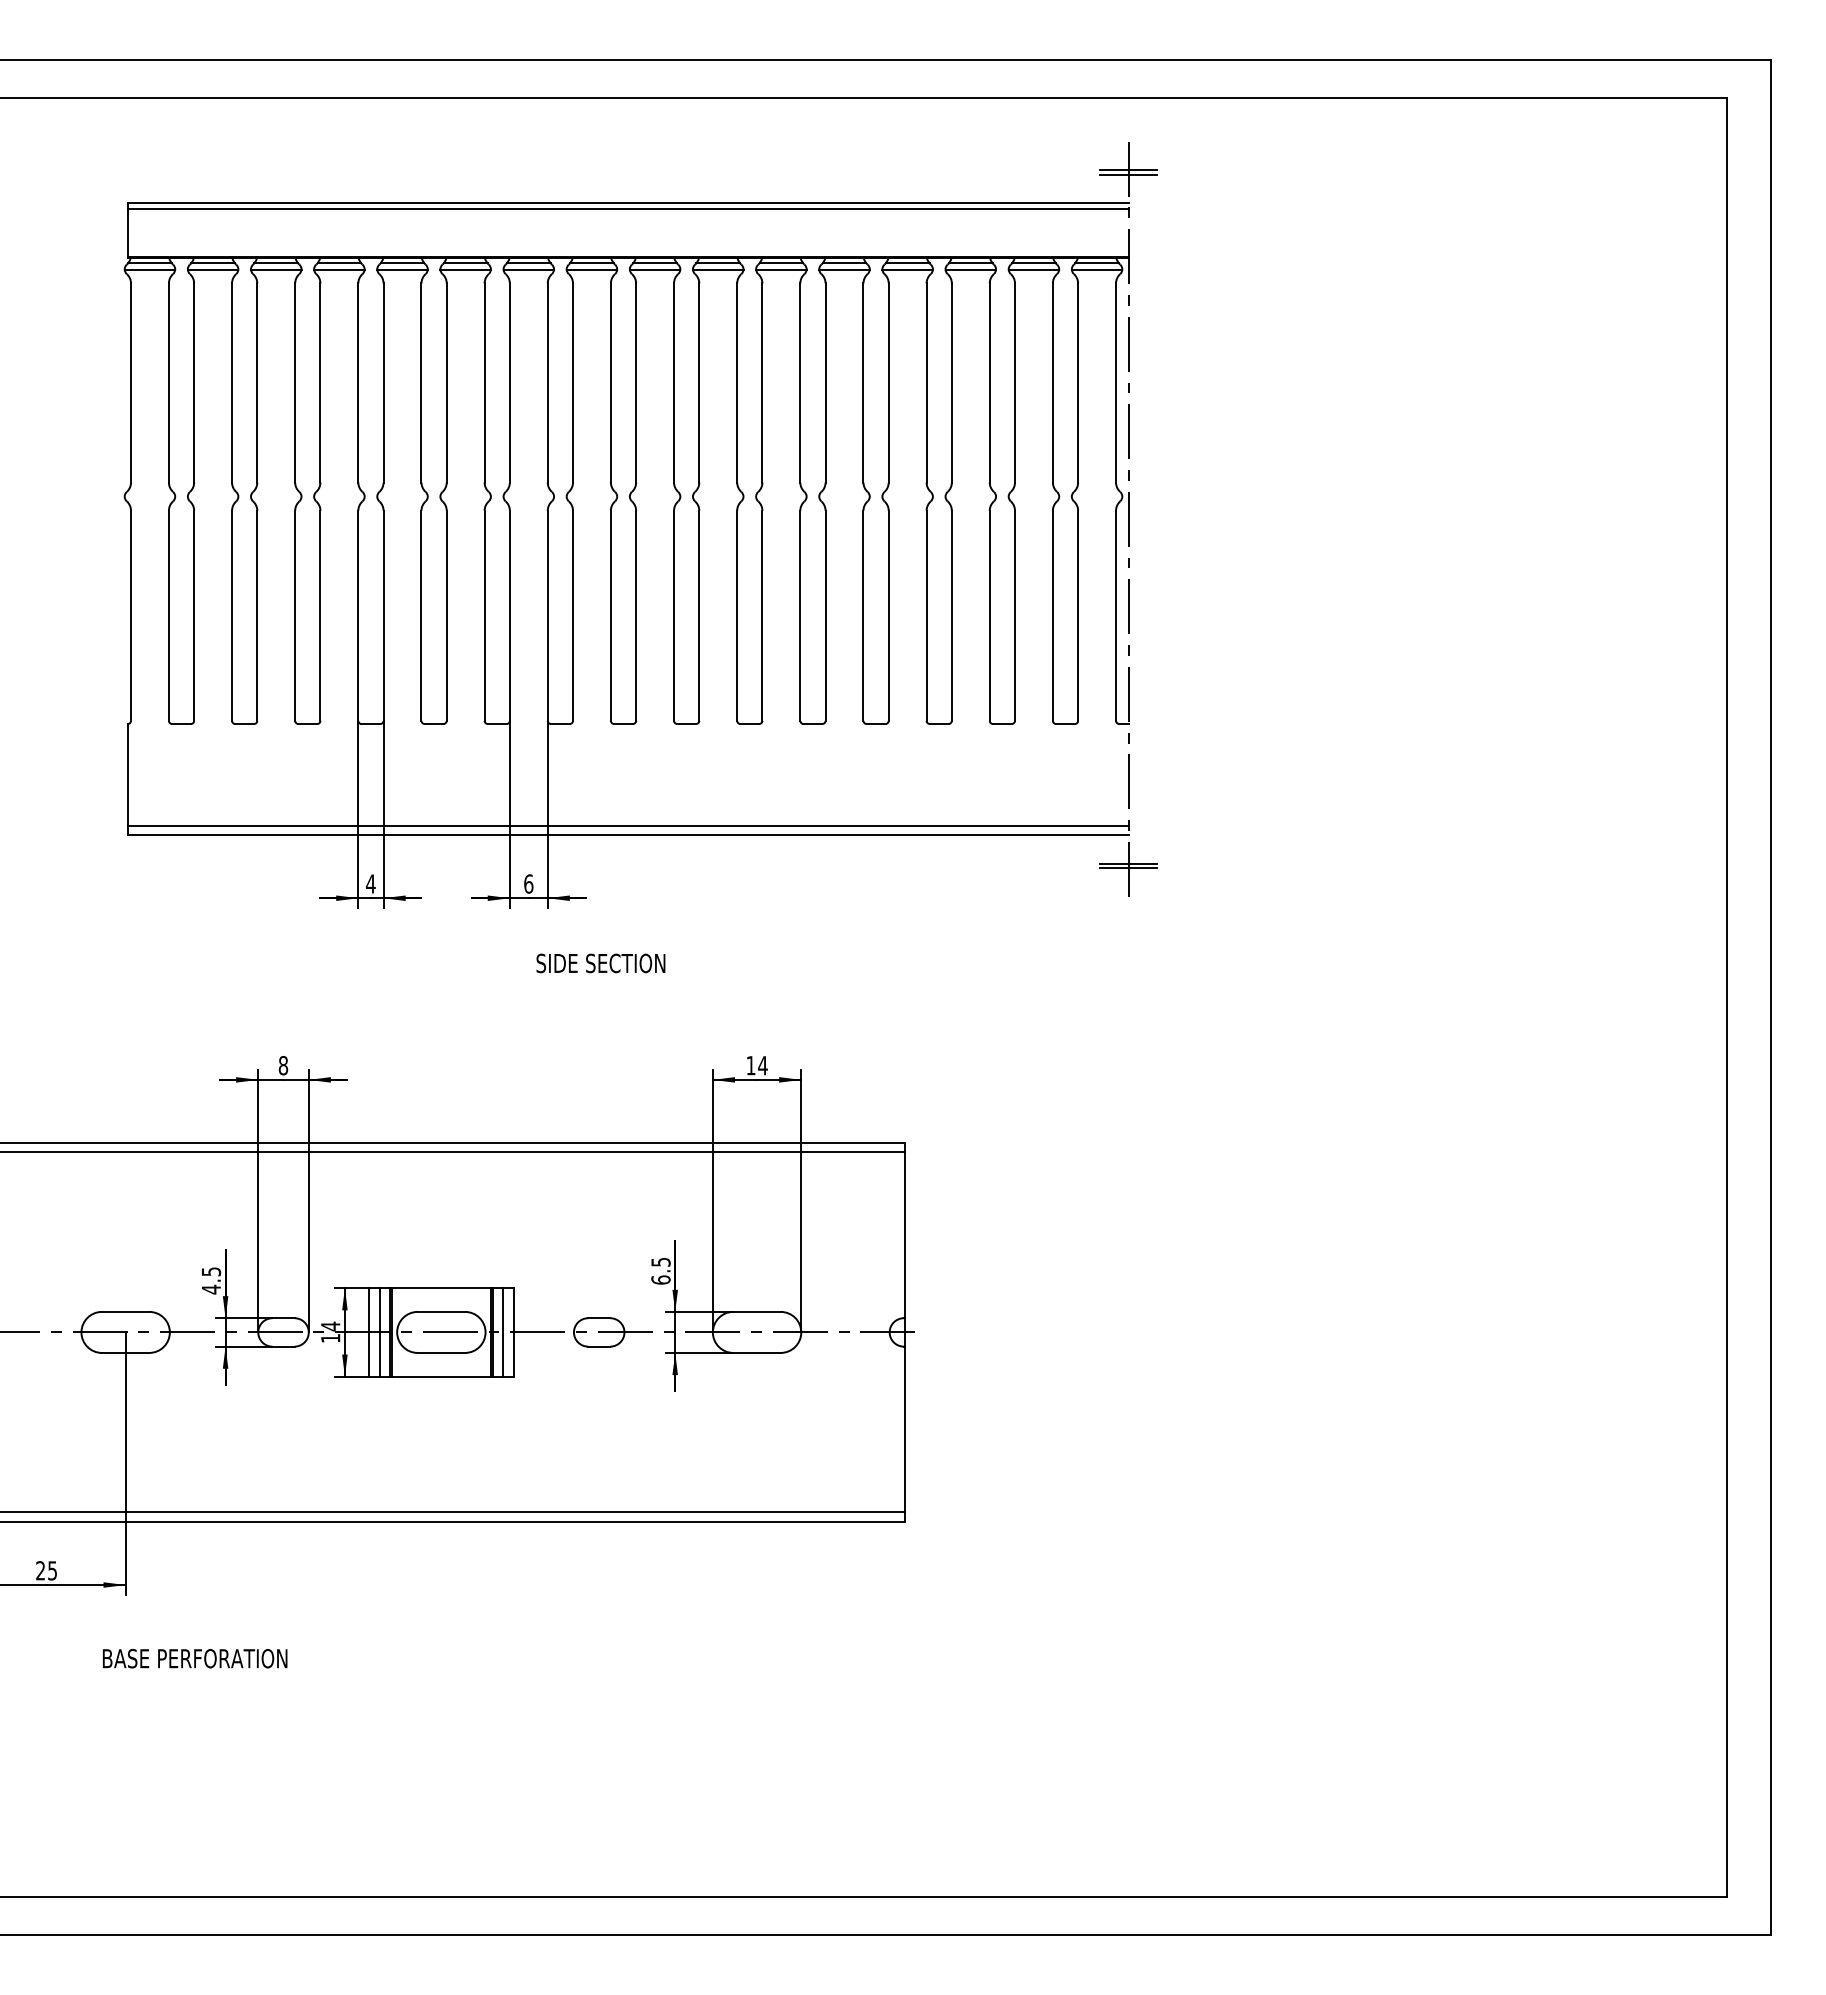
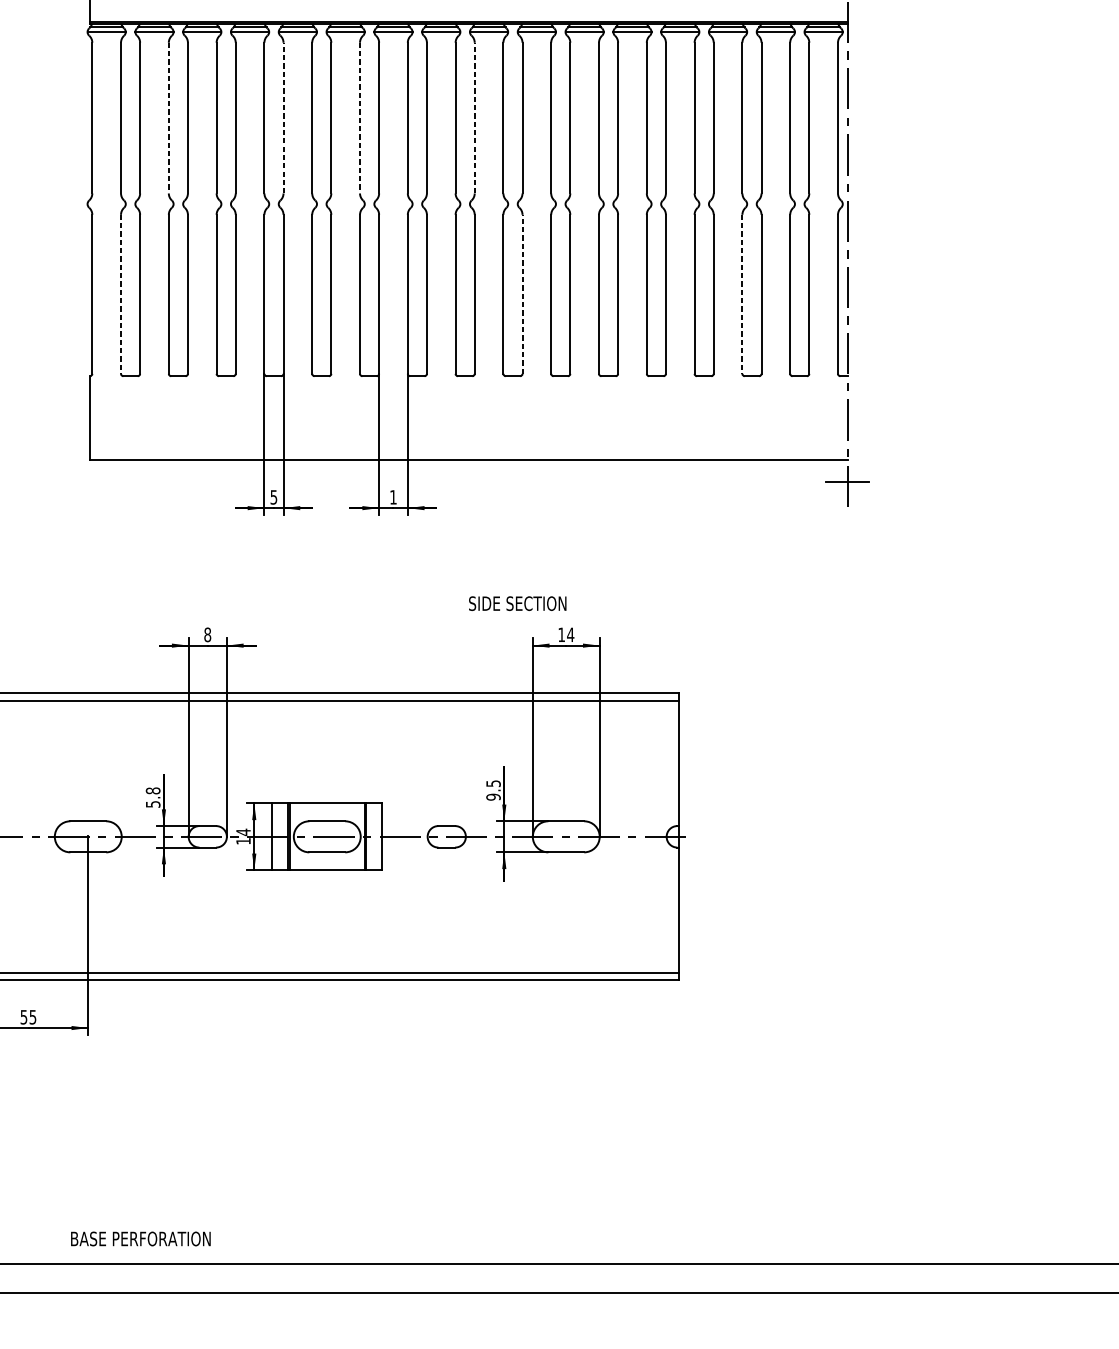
line: (232, 383) -> (169, 118), solid -> dashed
line: (383, 383) -> (283, 118), solid -> dashed
line: (484, 383) -> (359, 118), solid -> dashed
line: (636, 383) -> (474, 118), solid -> dashed
line: (699, 615) -> (522, 294), solid -> dashed
line: (168, 616) -> (120, 294), solid -> dashed
line: (989, 616) -> (742, 294), solid -> dashed
line: (627, 825) -> (468, 453), removed
line: (1128, 868) -> (847, 485), removed
text: (370, 883) -> (273, 496), 4 -> 5
text: (528, 883) -> (393, 496), 6 -> 1
text: (600, 963) -> (517, 603), moved
text: (660, 1279) -> (493, 796), 6.5 -> 9.5
text: (211, 1280) -> (153, 797), 4.5 -> 5.8
line: (379, 1332) -> (280, 836), removed
line: (503, 1332) -> (374, 836), removed
text: (40, 1570) -> (23, 1017), 25 -> 55
text: (195, 1658) -> (141, 1238), moved

